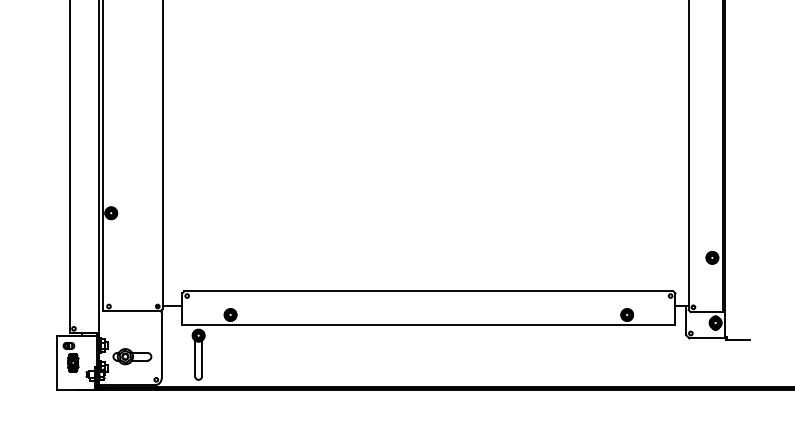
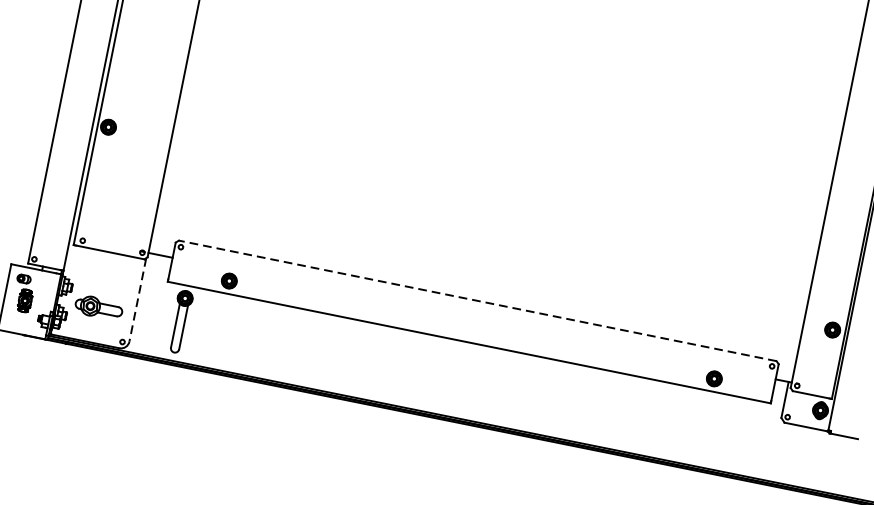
line: (428, 291) -> (477, 301), solid -> dashed
line: (161, 344) -> (137, 300), solid -> dashed

